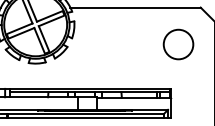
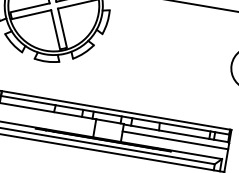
line: (134, 102) -> (175, 140), added

